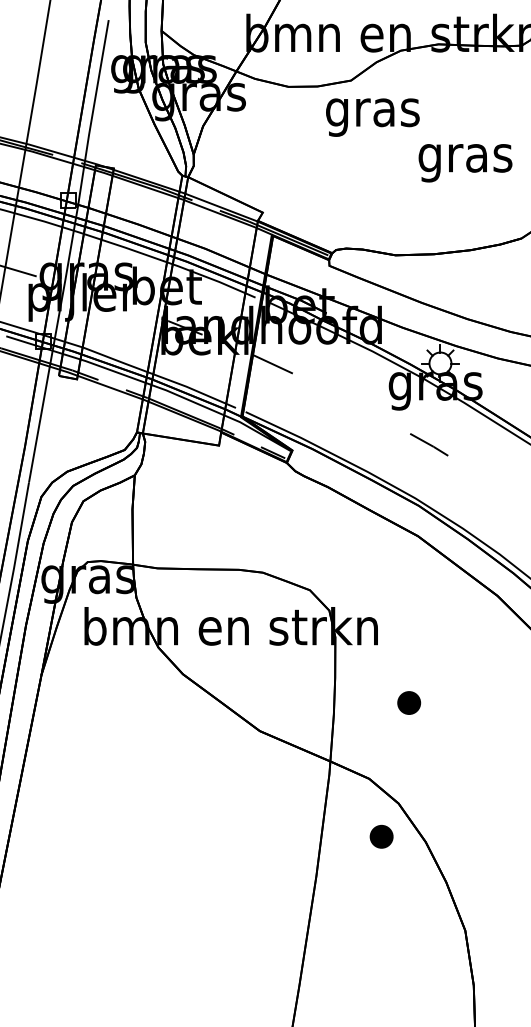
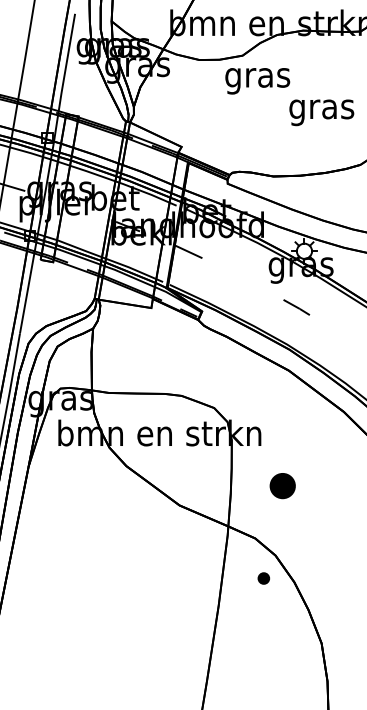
part: (408, 702) -> (282, 485), size x1.6
part: (381, 836) -> (263, 578), size x0.7

